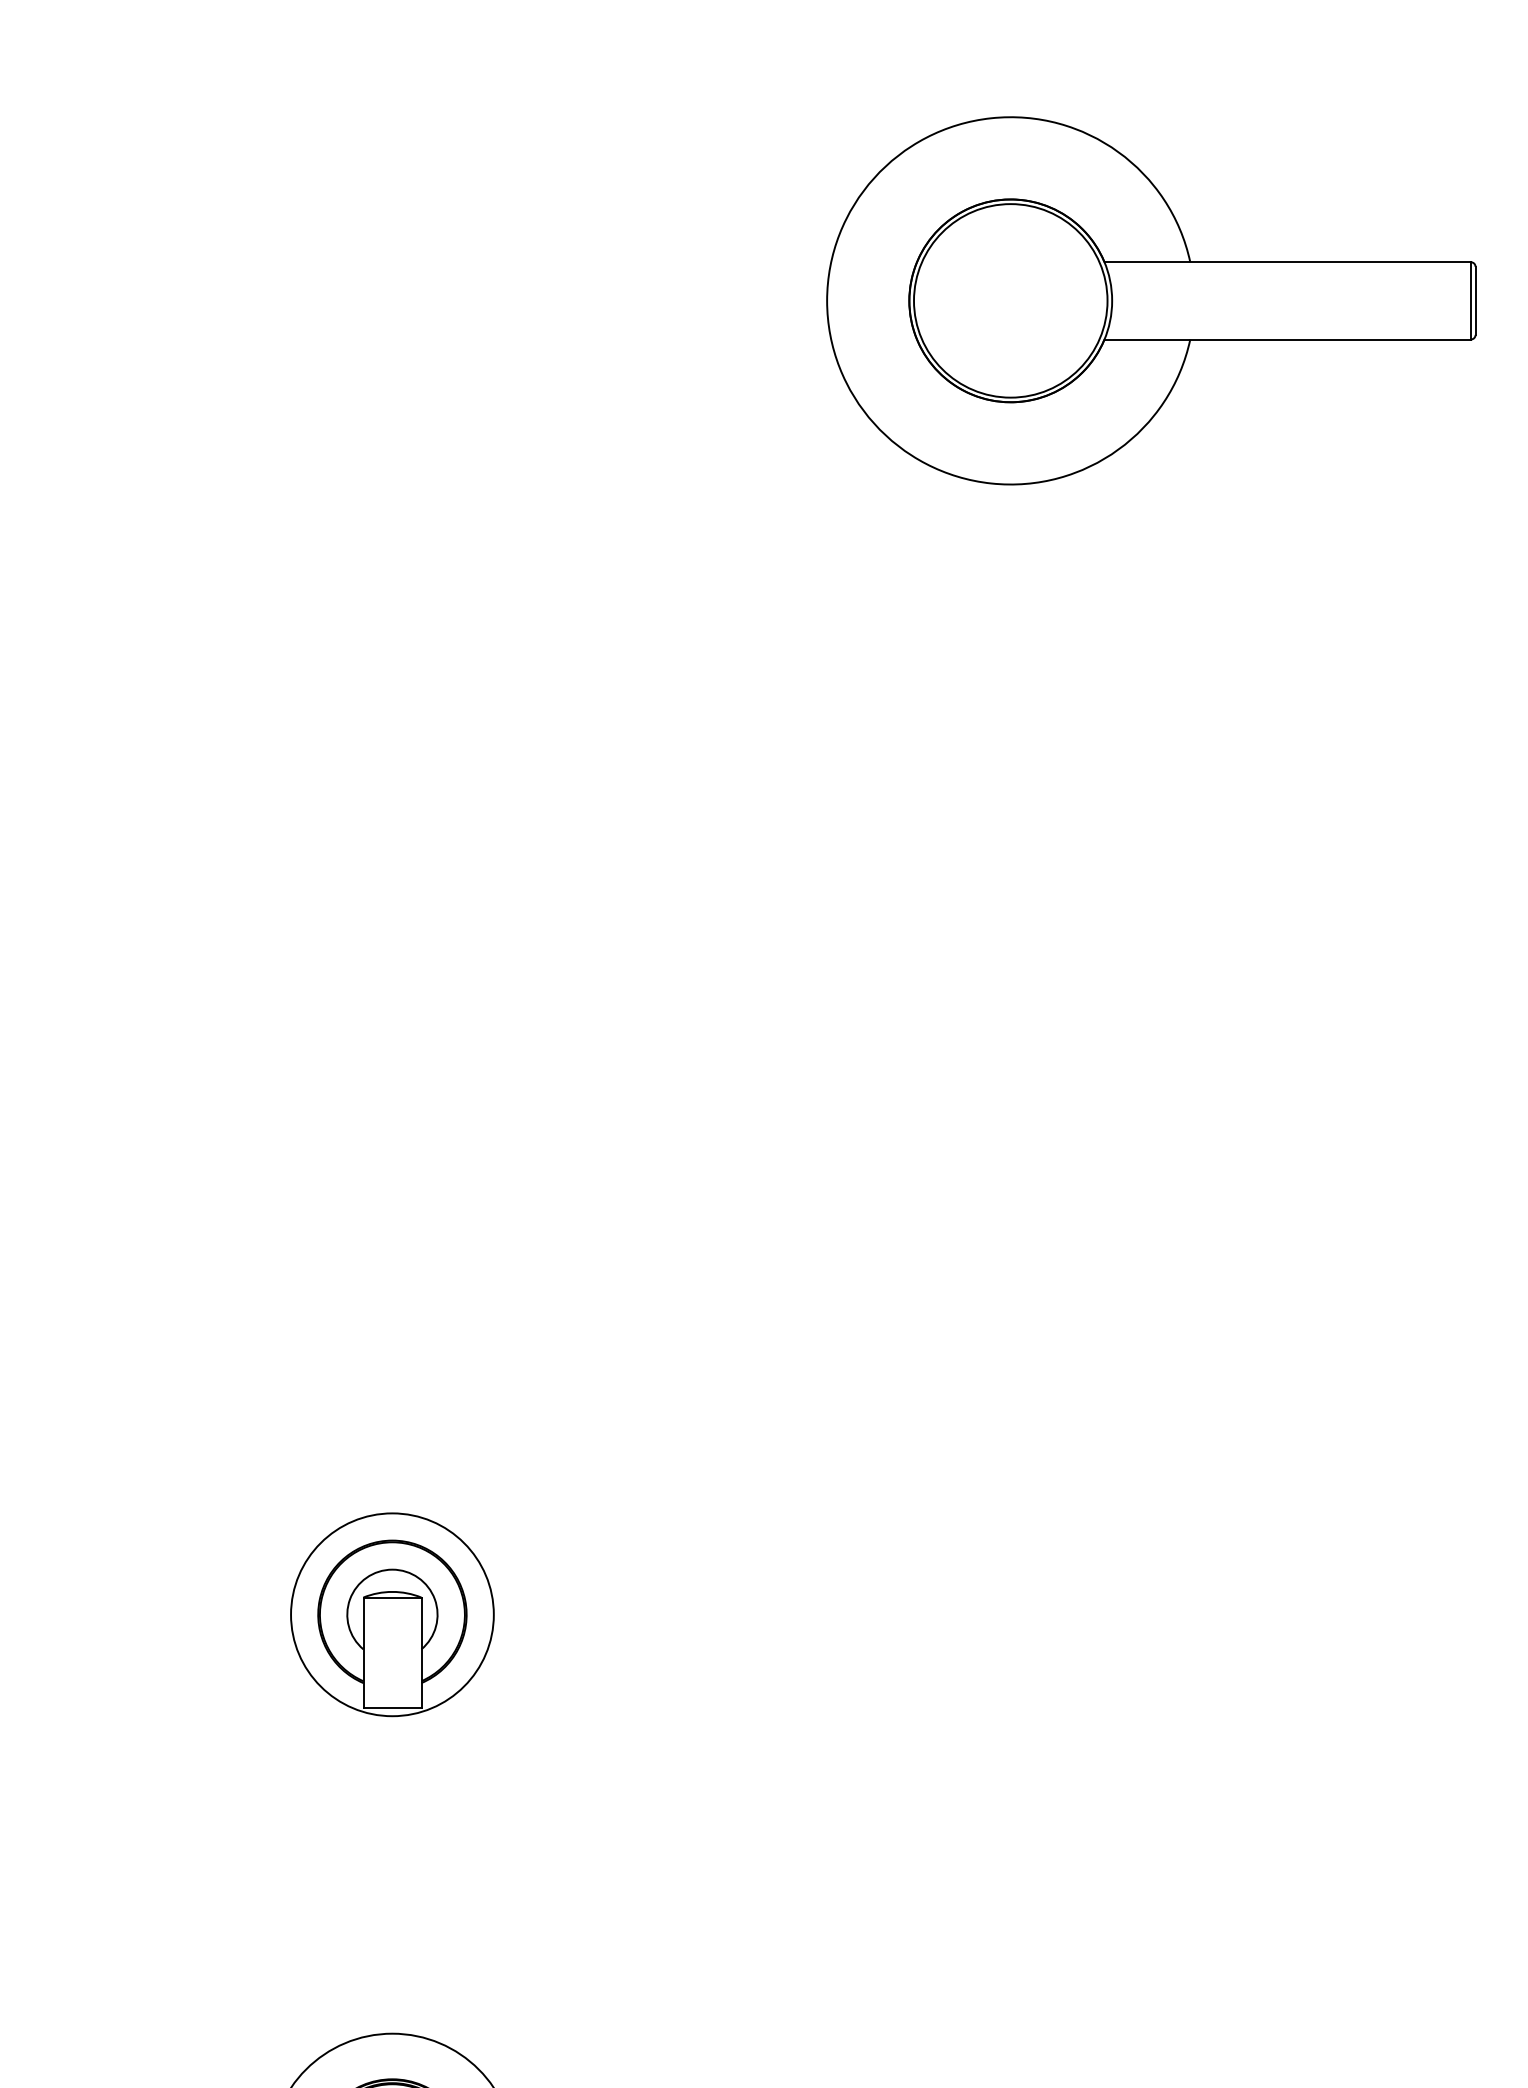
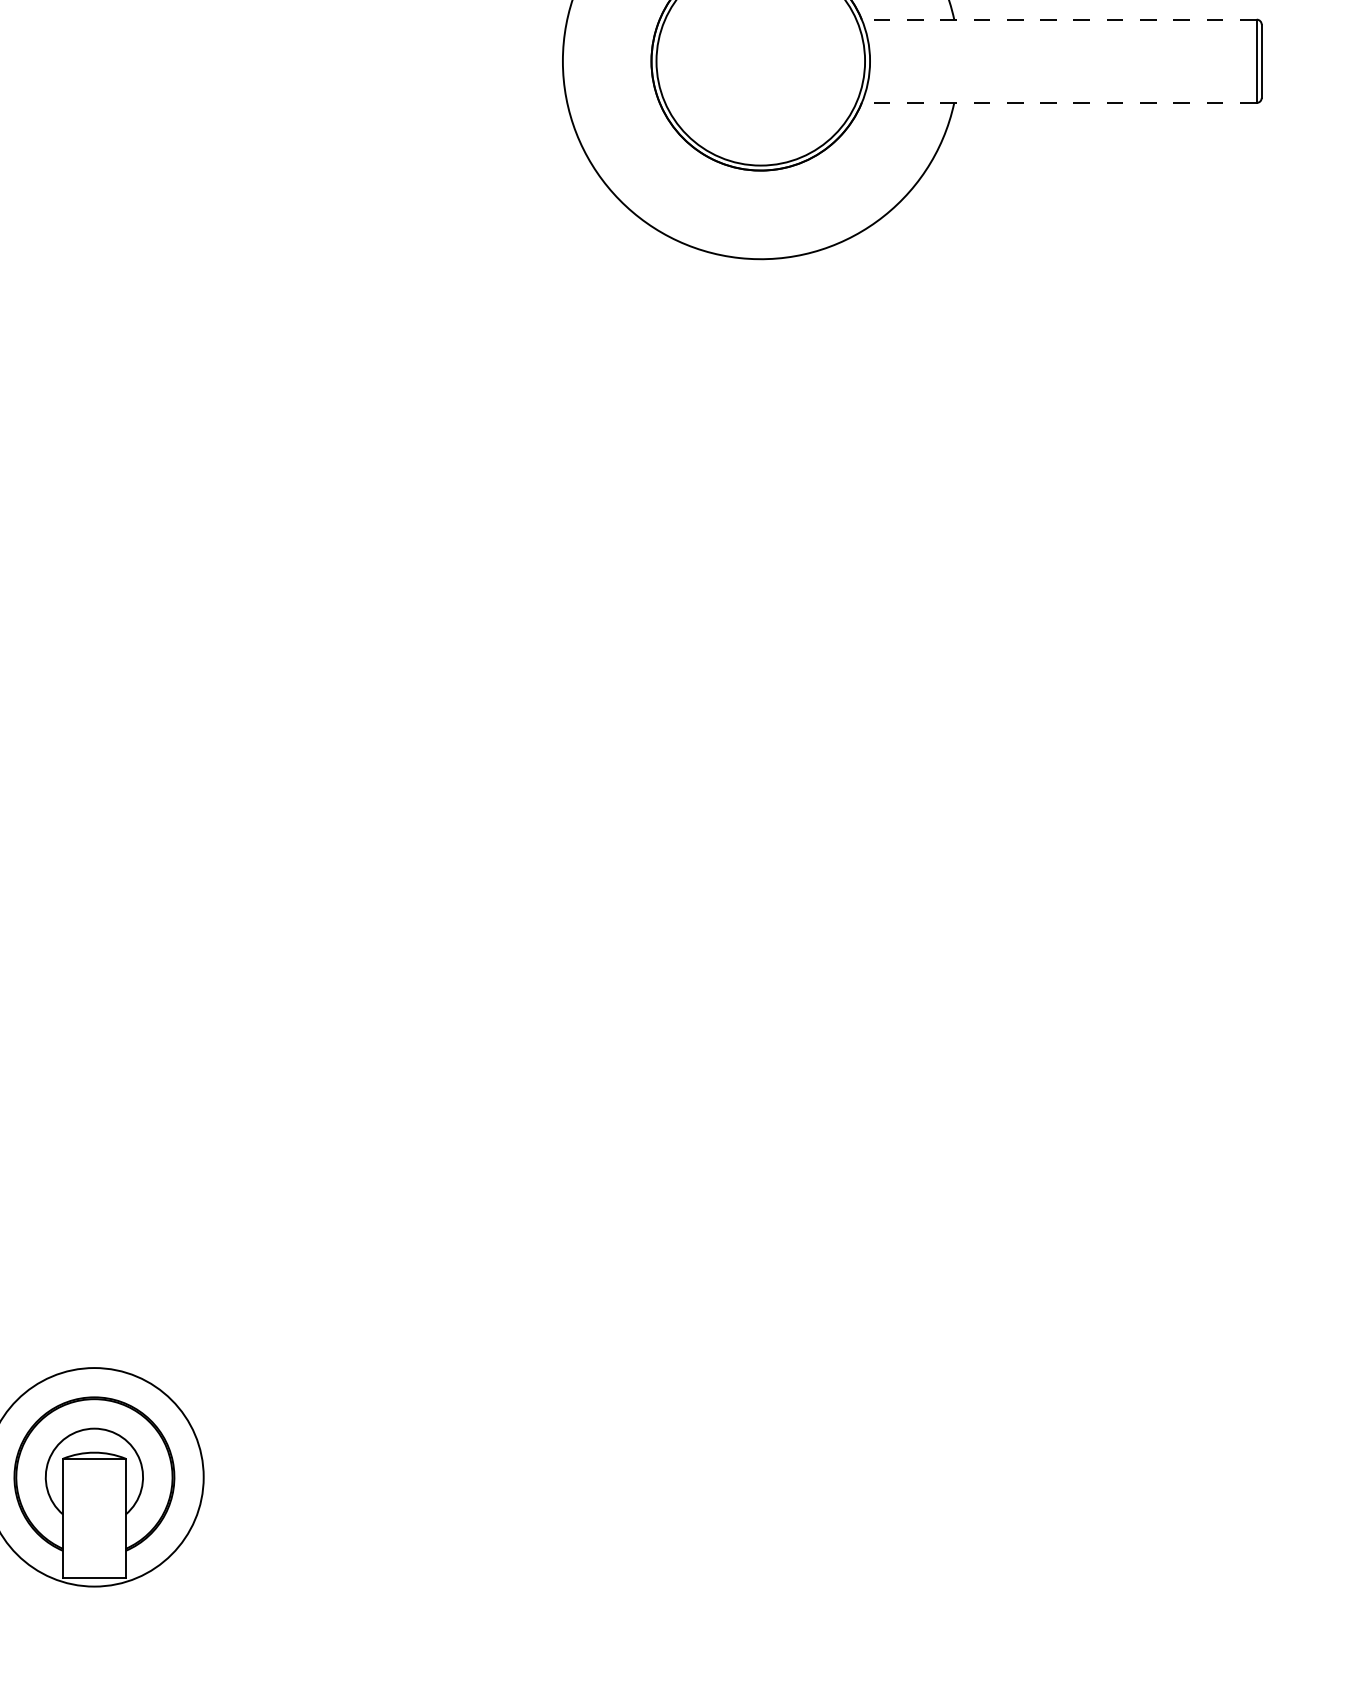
line: (1287, 262) -> (1059, 19), solid -> dashed
line: (1287, 339) -> (1059, 102), solid -> dashed

